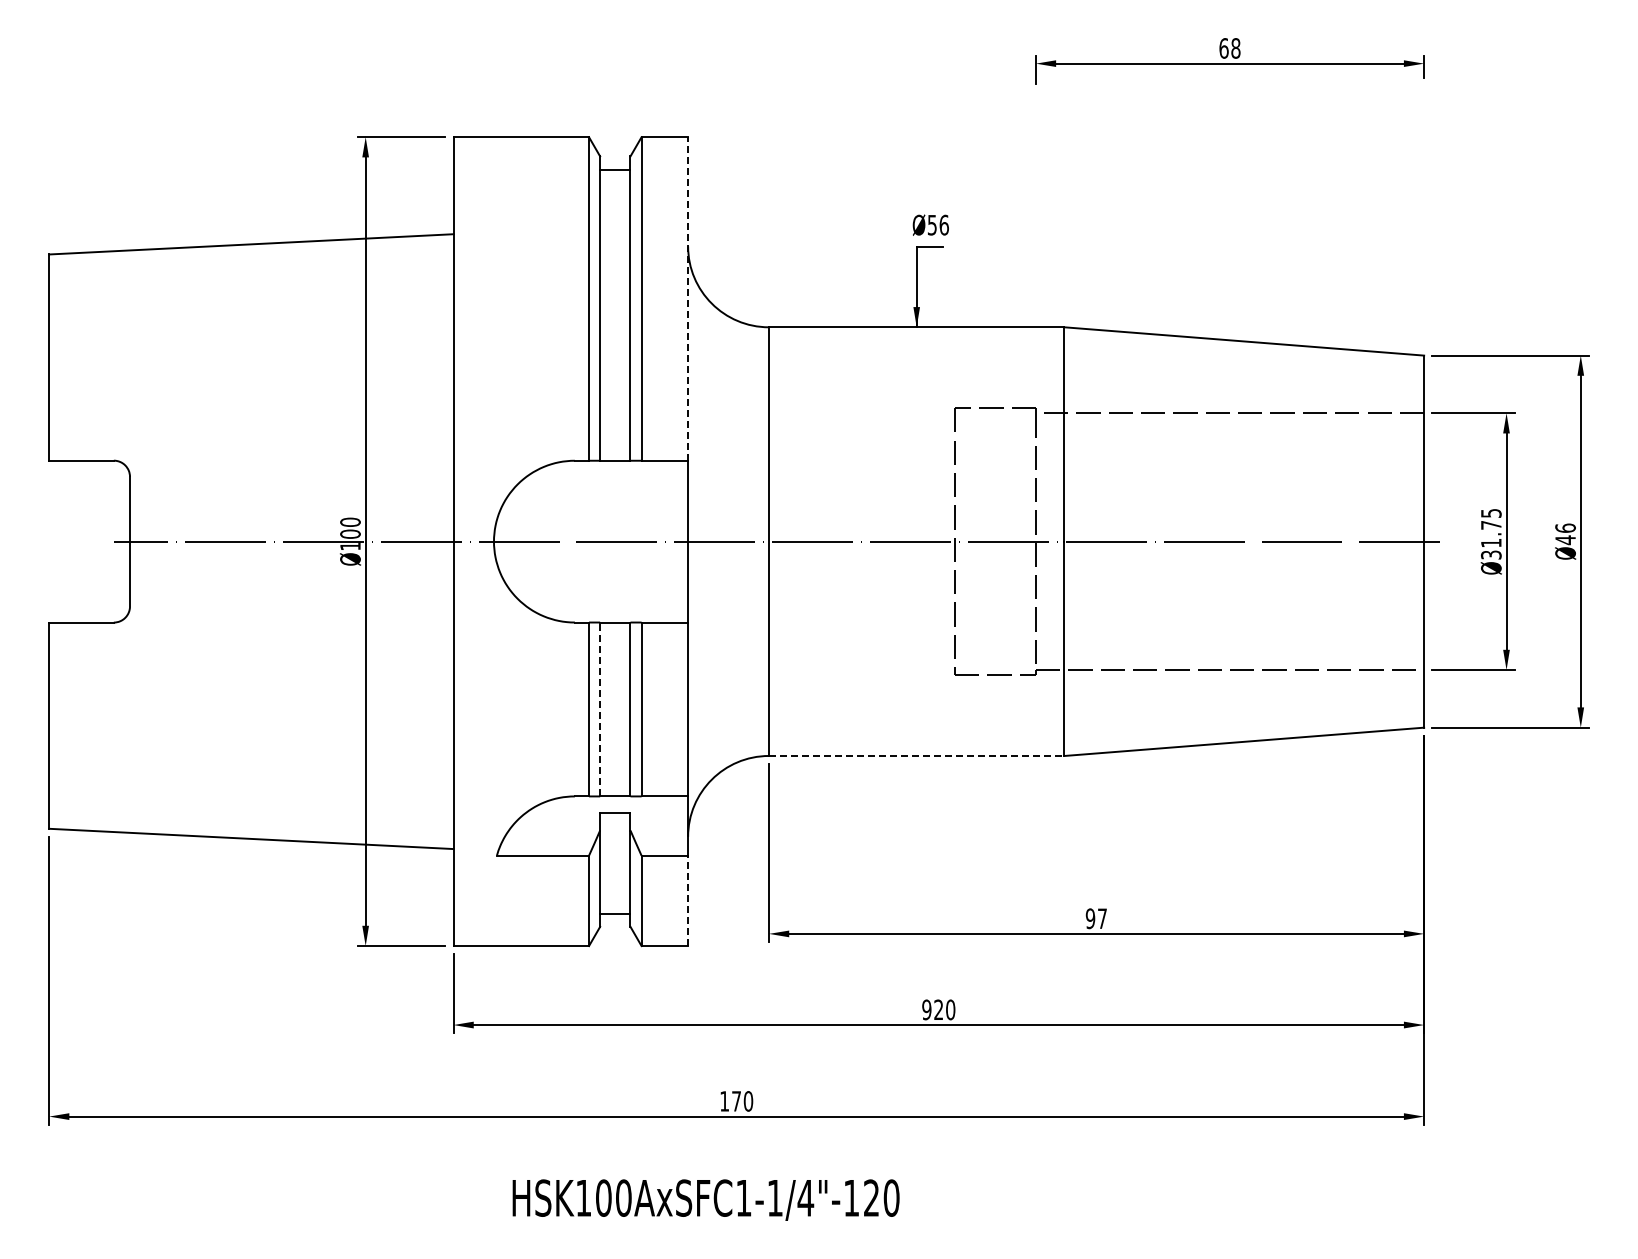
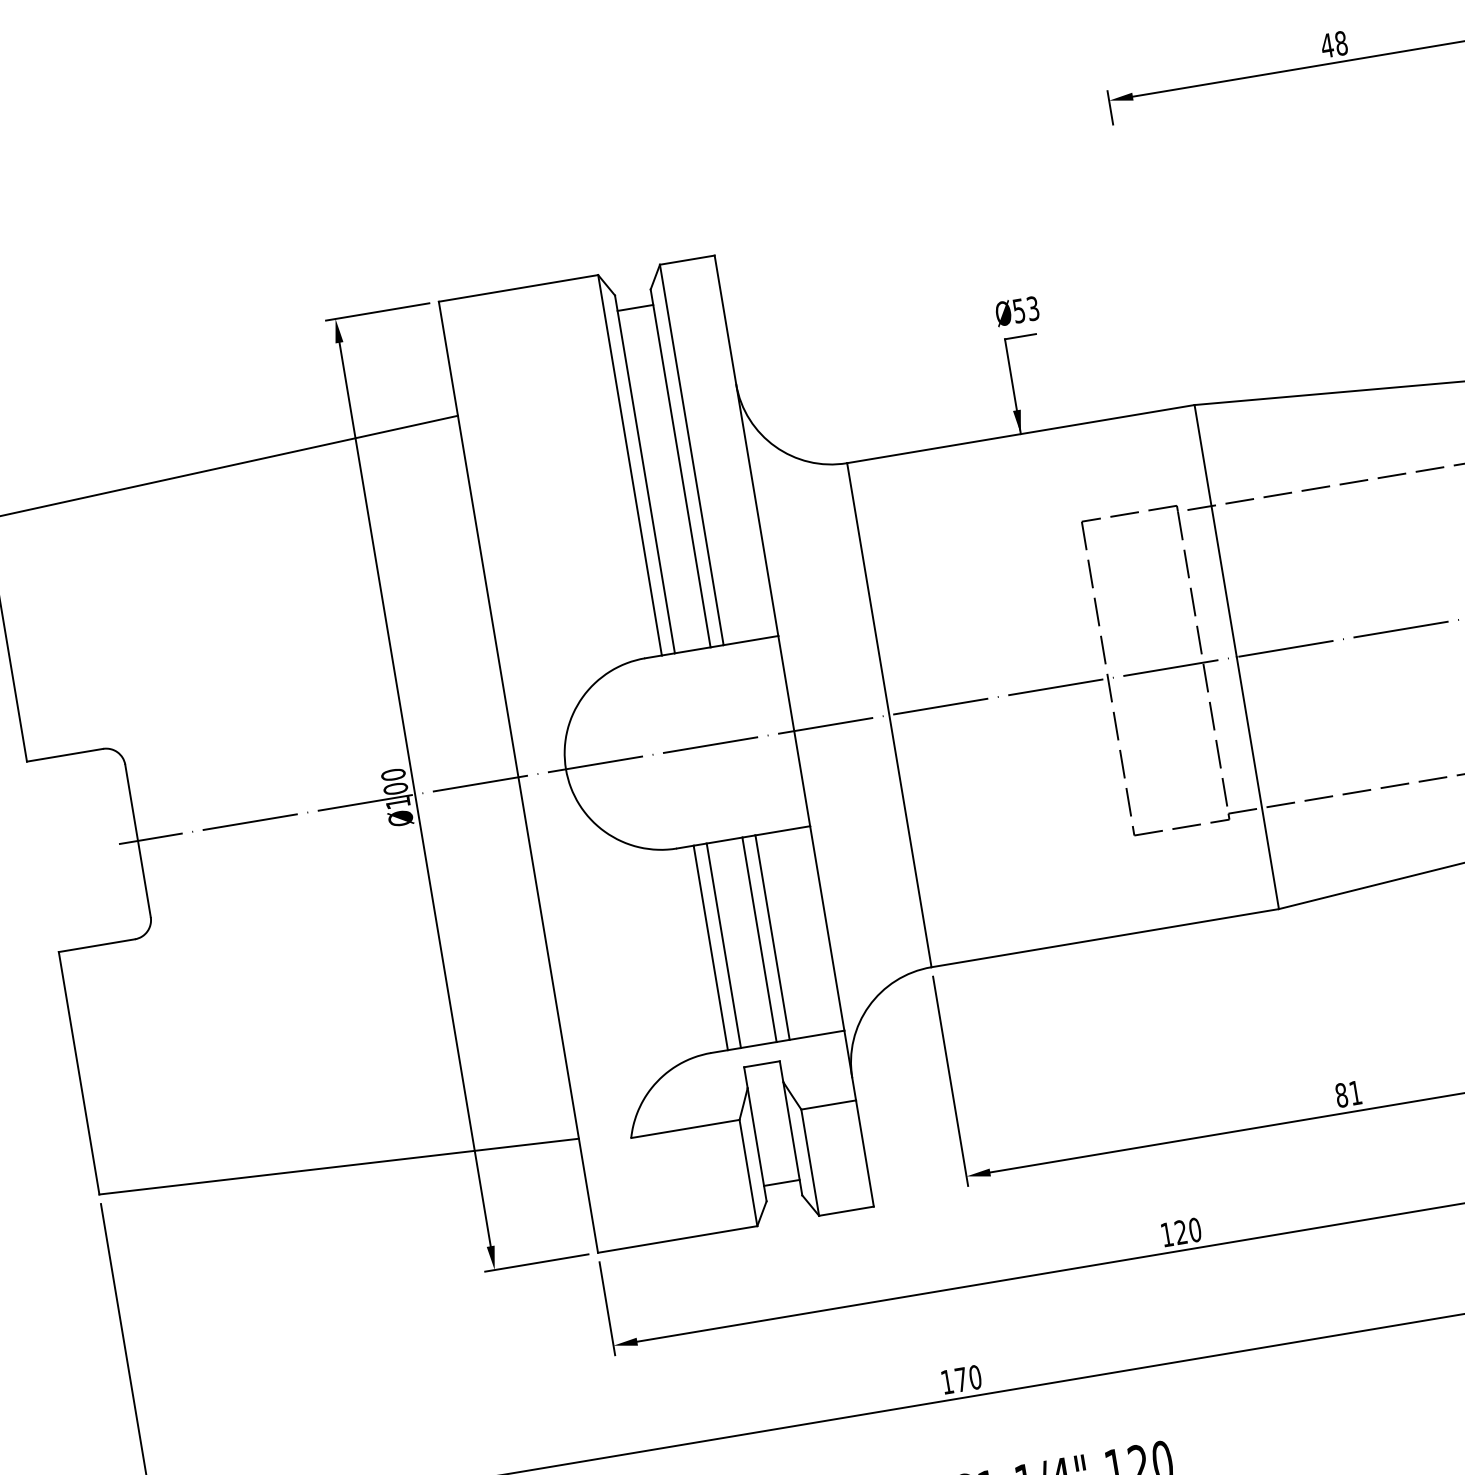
text: (1223, 48) -> (1326, 45), 68 -> 48
text: (943, 224) -> (1032, 307), 56 -> 53
line: (688, 298) -> (746, 445), dashed -> solid
line: (600, 709) -> (724, 945), dashed -> solid
line: (916, 755) -> (1104, 937), dashed -> solid
line: (688, 900) -> (865, 1153), dashed -> solid
text: (1095, 918) -> (1347, 1094), 97 -> 81
text: (926, 1009) -> (1166, 1234), 920 -> 120

